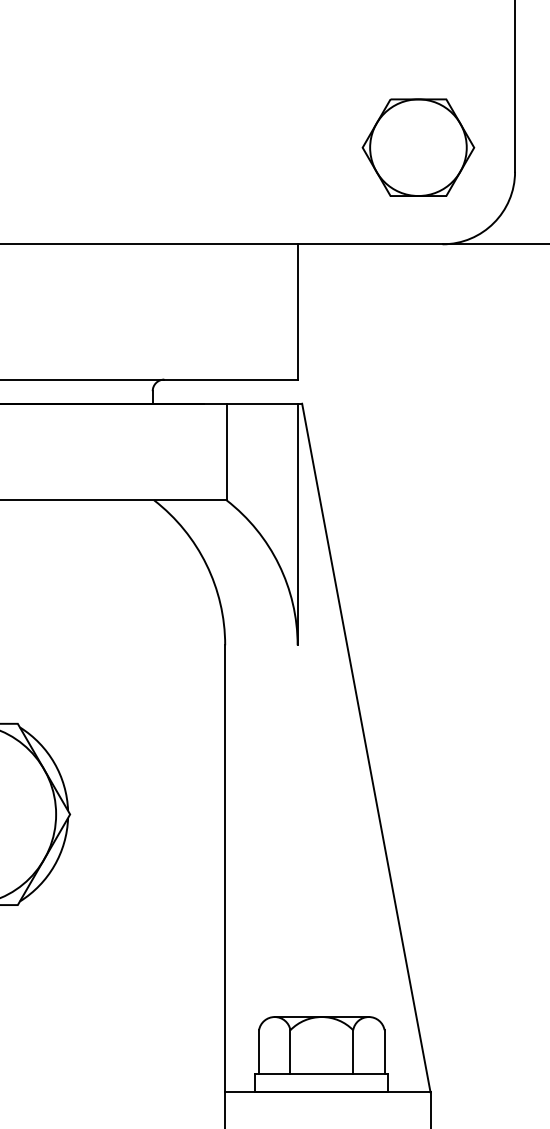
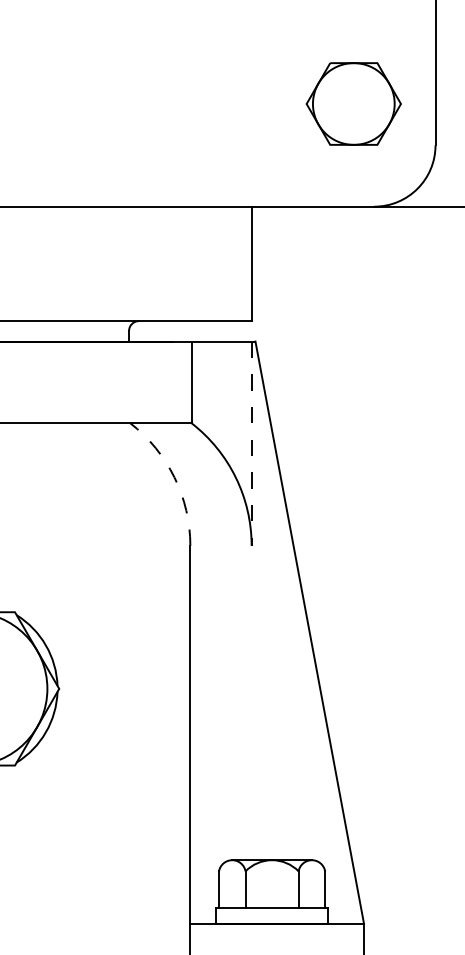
part: (418, 147) -> (353, 103), moved
line: (297, 525) -> (251, 444), solid -> dashed
arc: (206, 564) -> (174, 477), solid -> dashed

